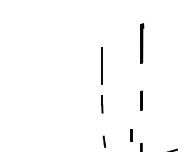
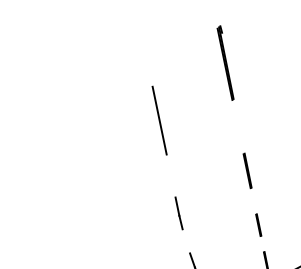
line: (102, 104) -> (179, 213), moved
line: (131, 135) -> (258, 225), moved

